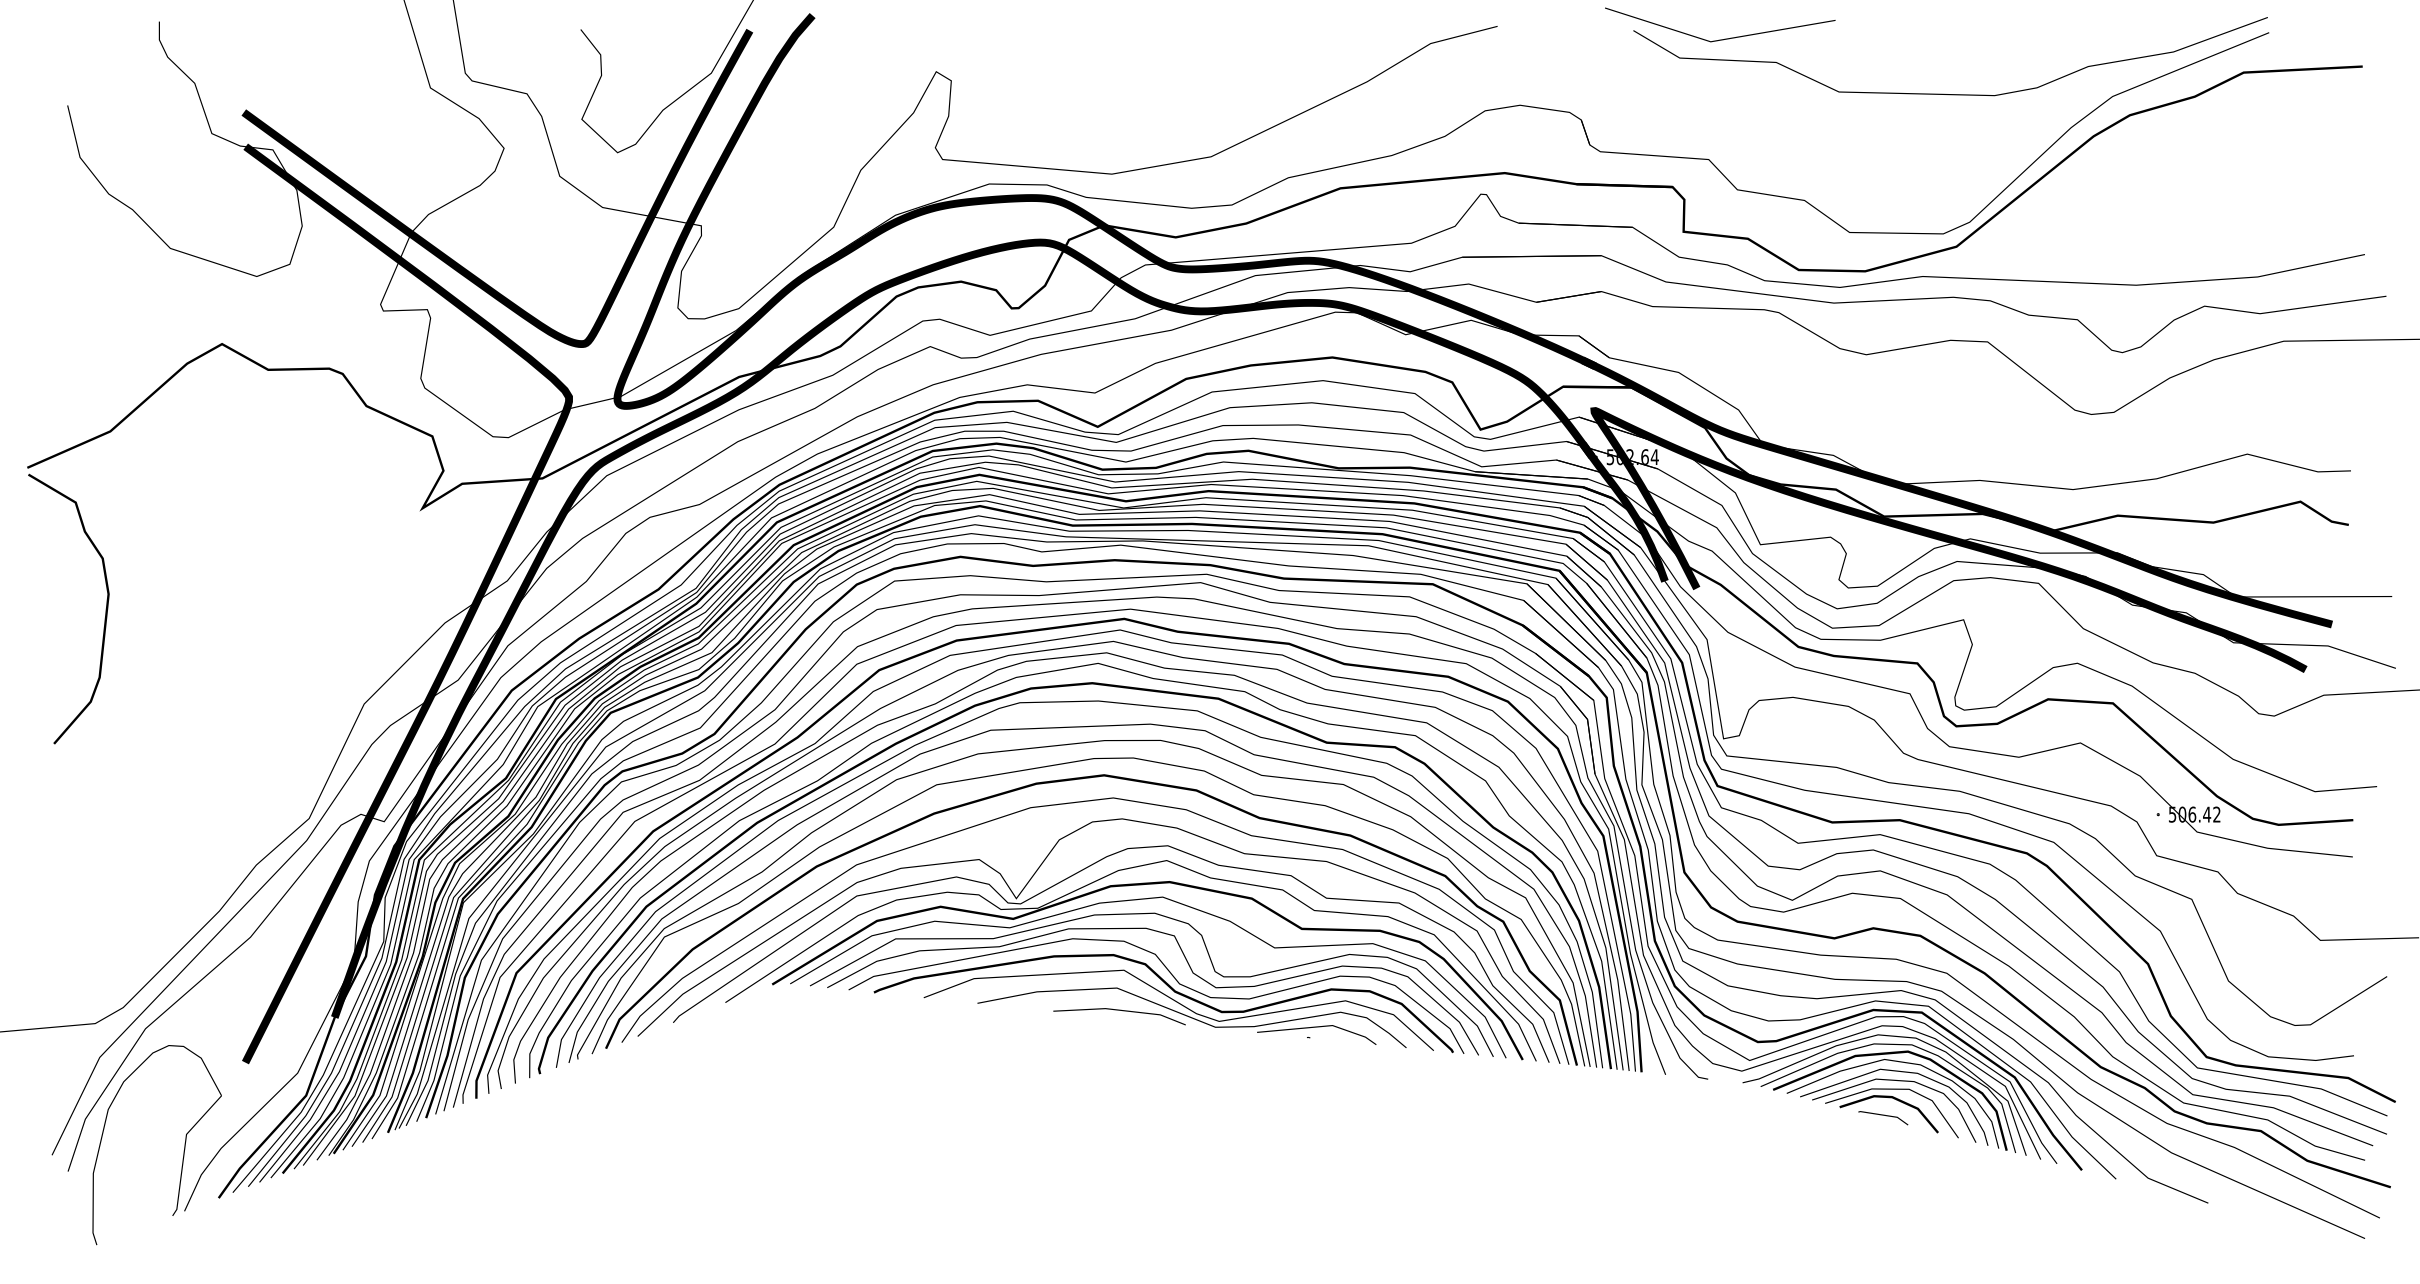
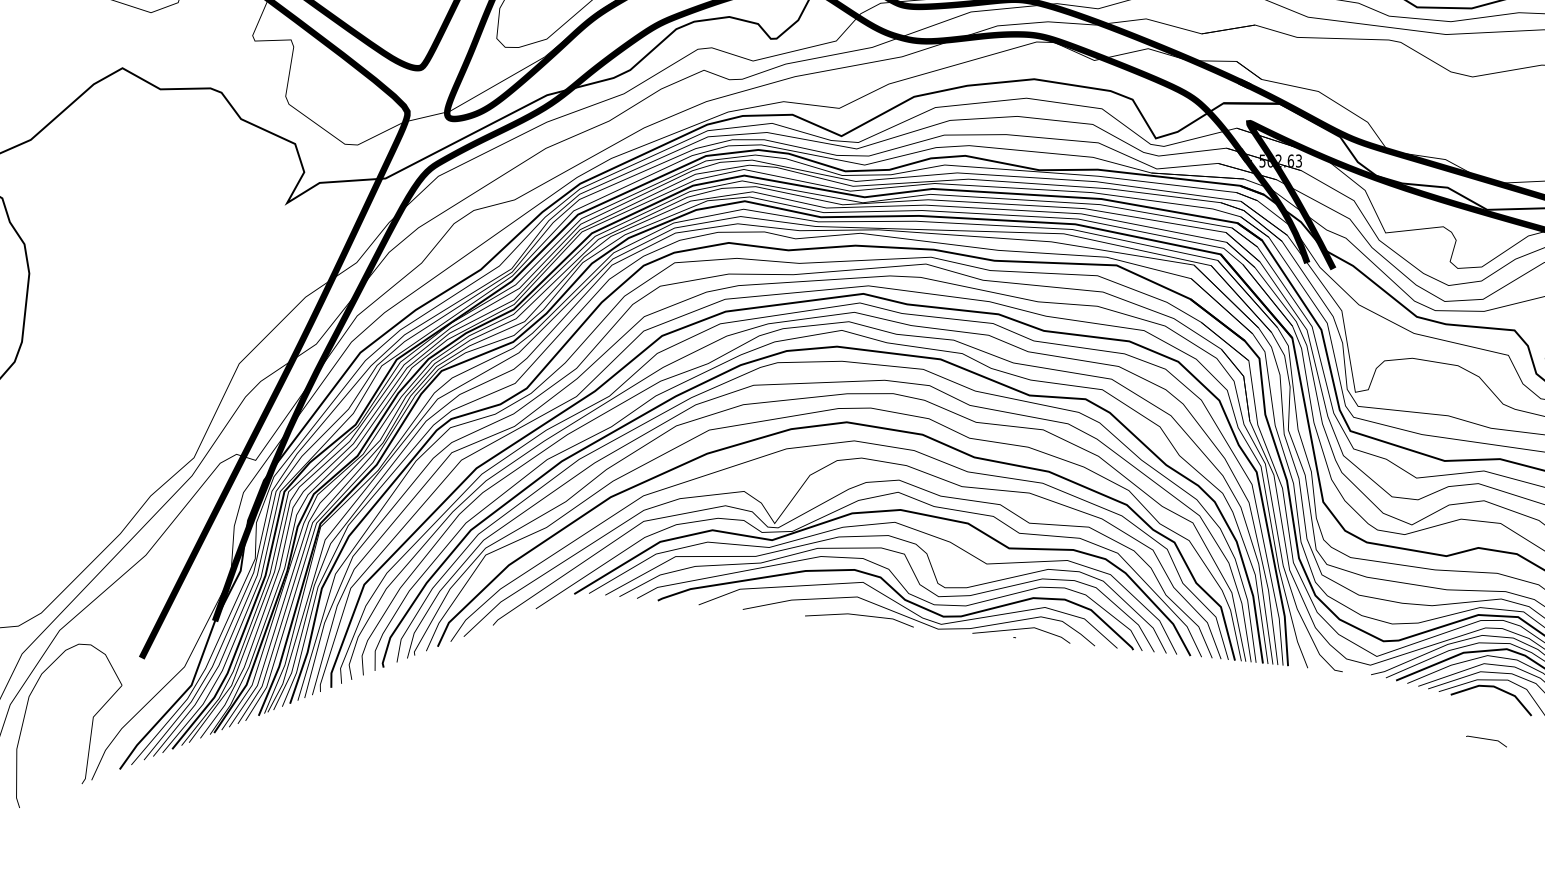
text: (1654, 457) -> (1298, 161), 502.64 -> 502.63
line: (1883, 1115) -> (1486, 739), moved

